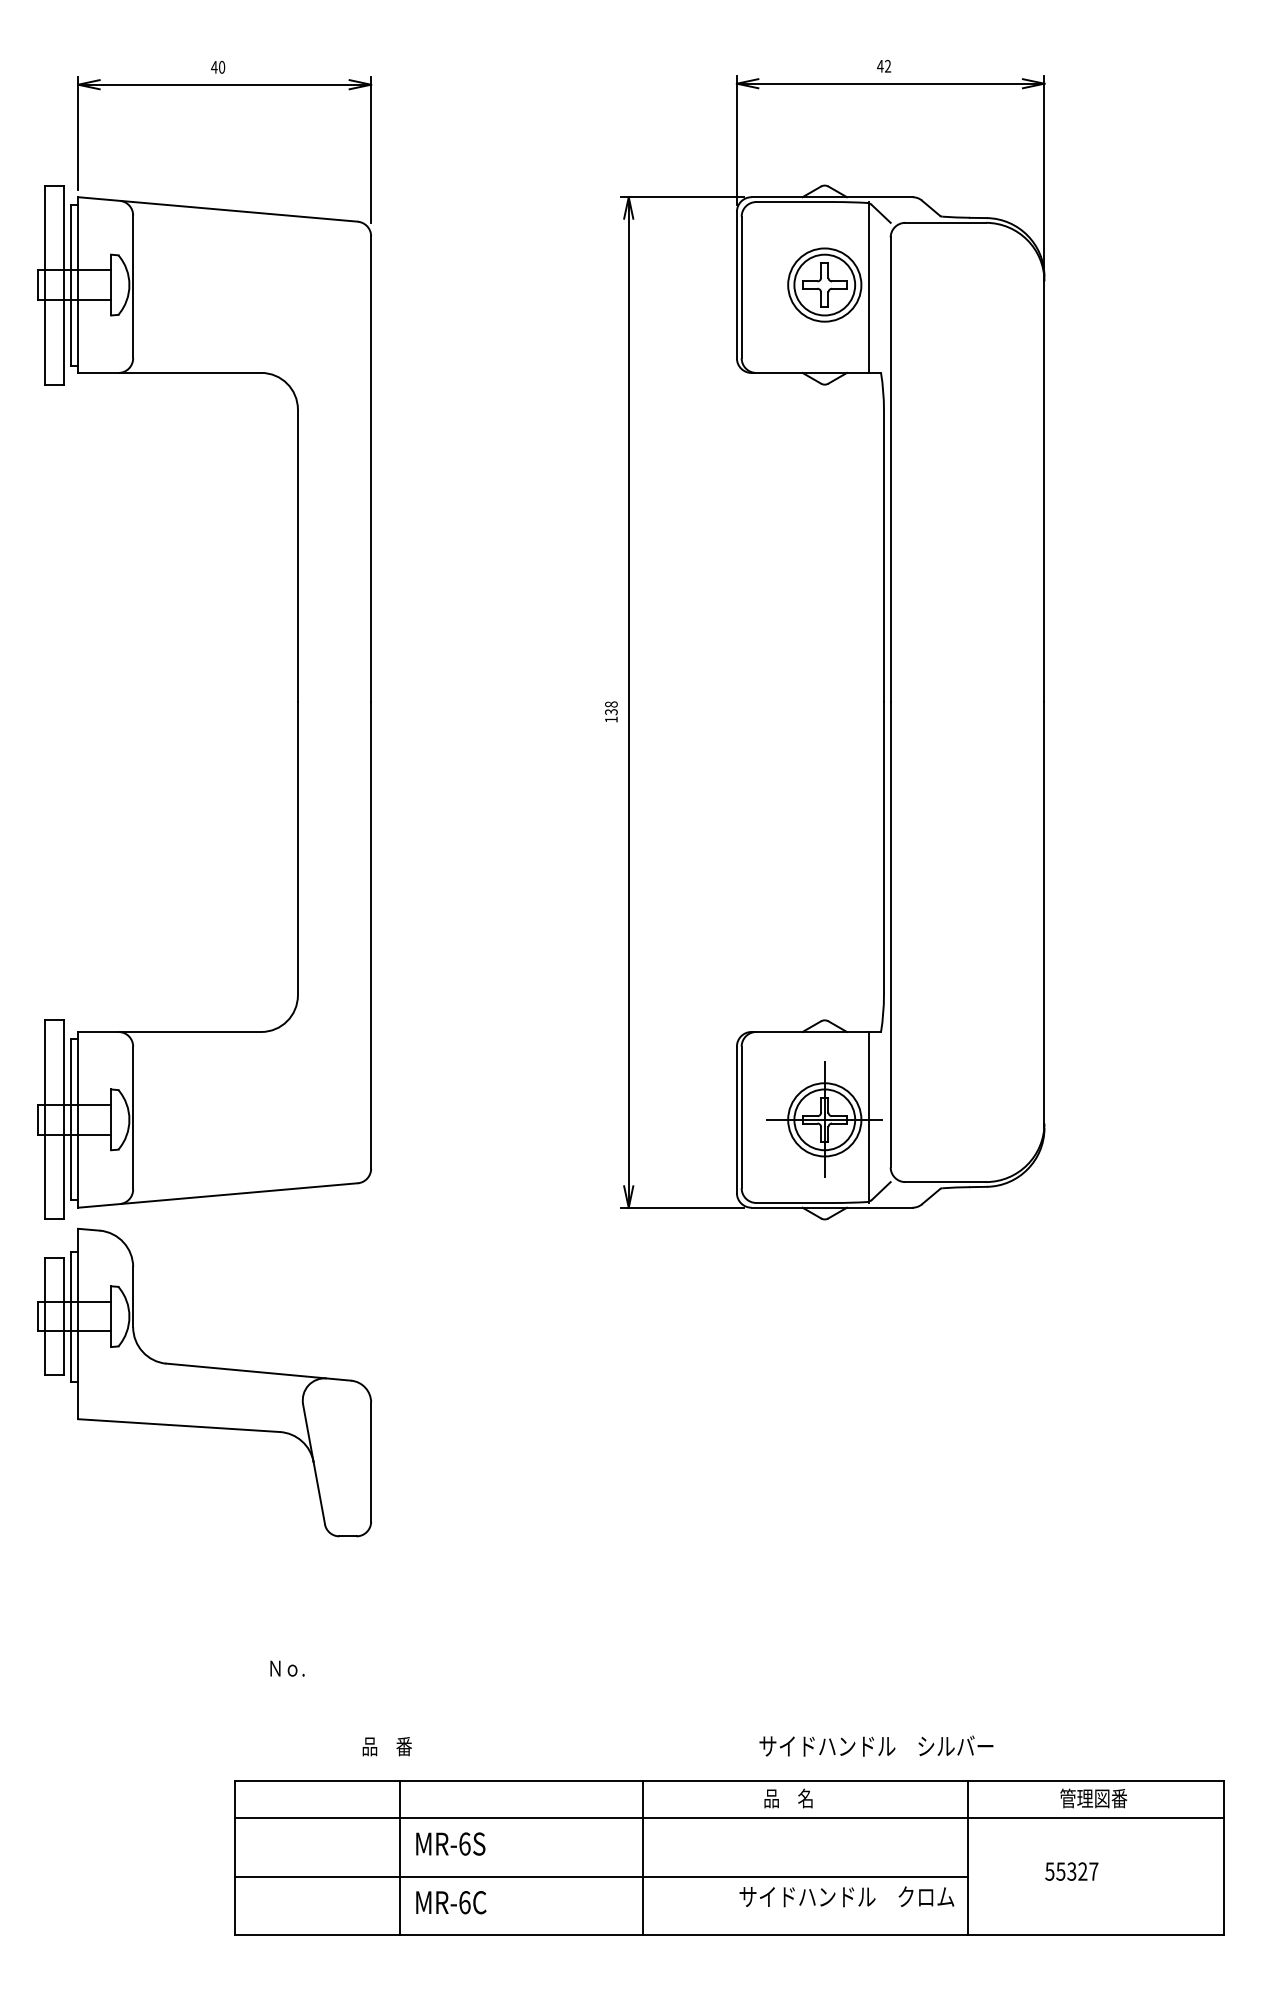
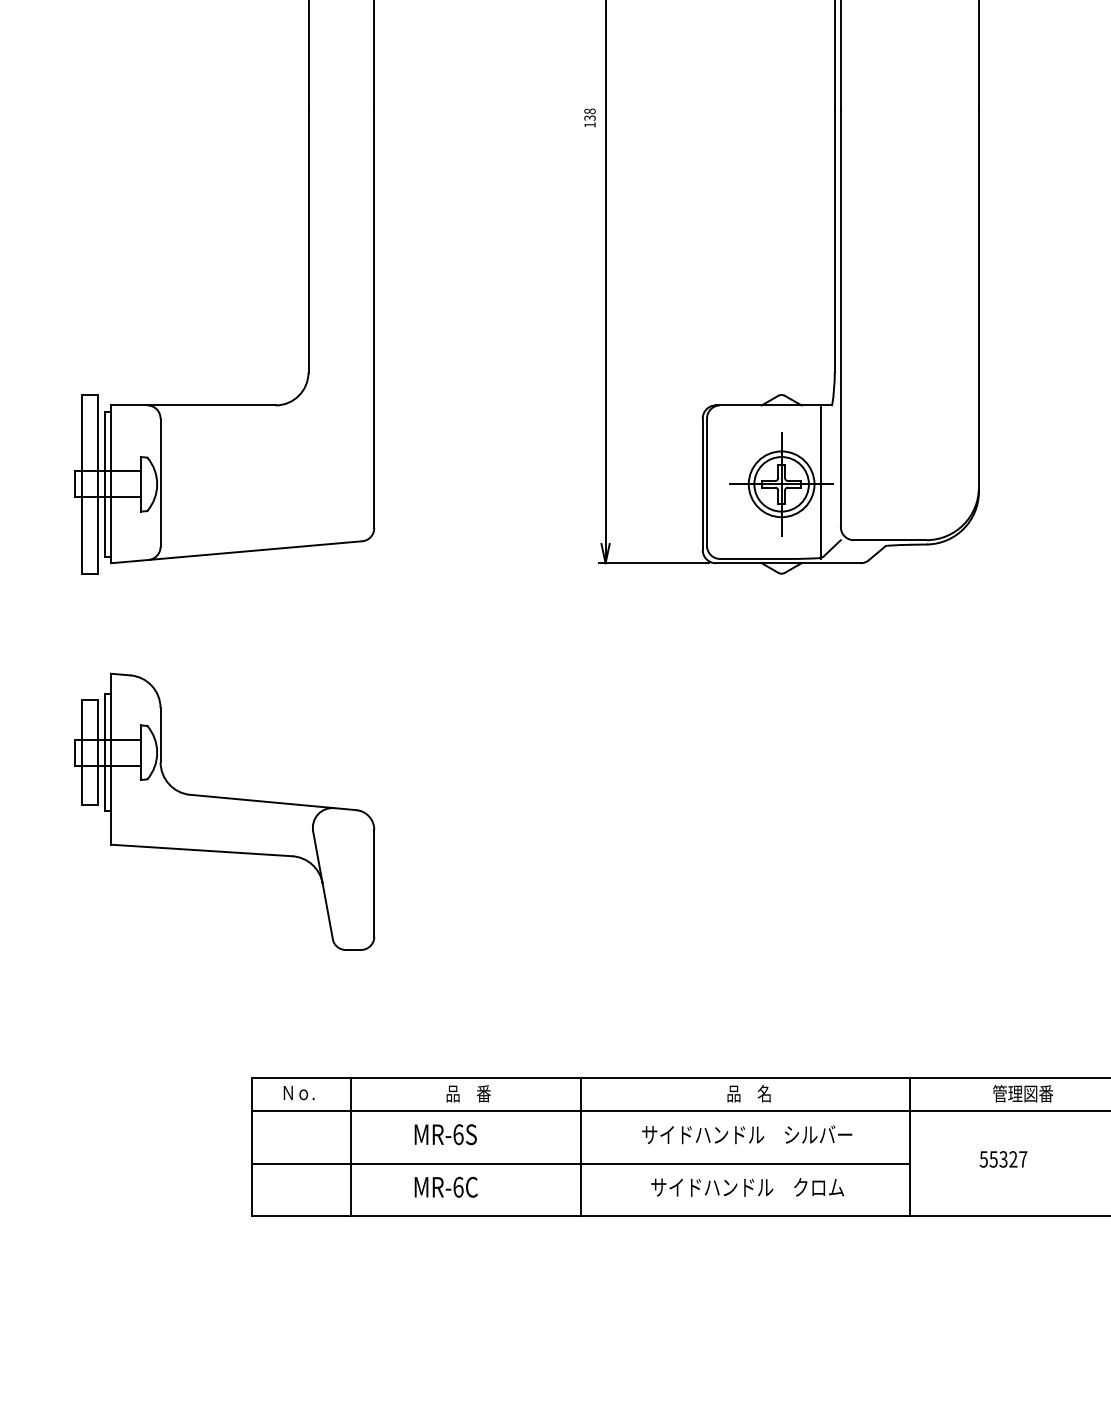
part: (204, 1382) -> (224, 811), moved
text: (287, 1668) -> (299, 1092), moved
text: (876, 1745) -> (747, 1134), moved
text: (386, 1746) -> (467, 1093), moved
line: (400, 1858) -> (351, 1147), moved
line: (642, 1858) -> (581, 1147), moved
text: (846, 1896) -> (747, 1187), moved

